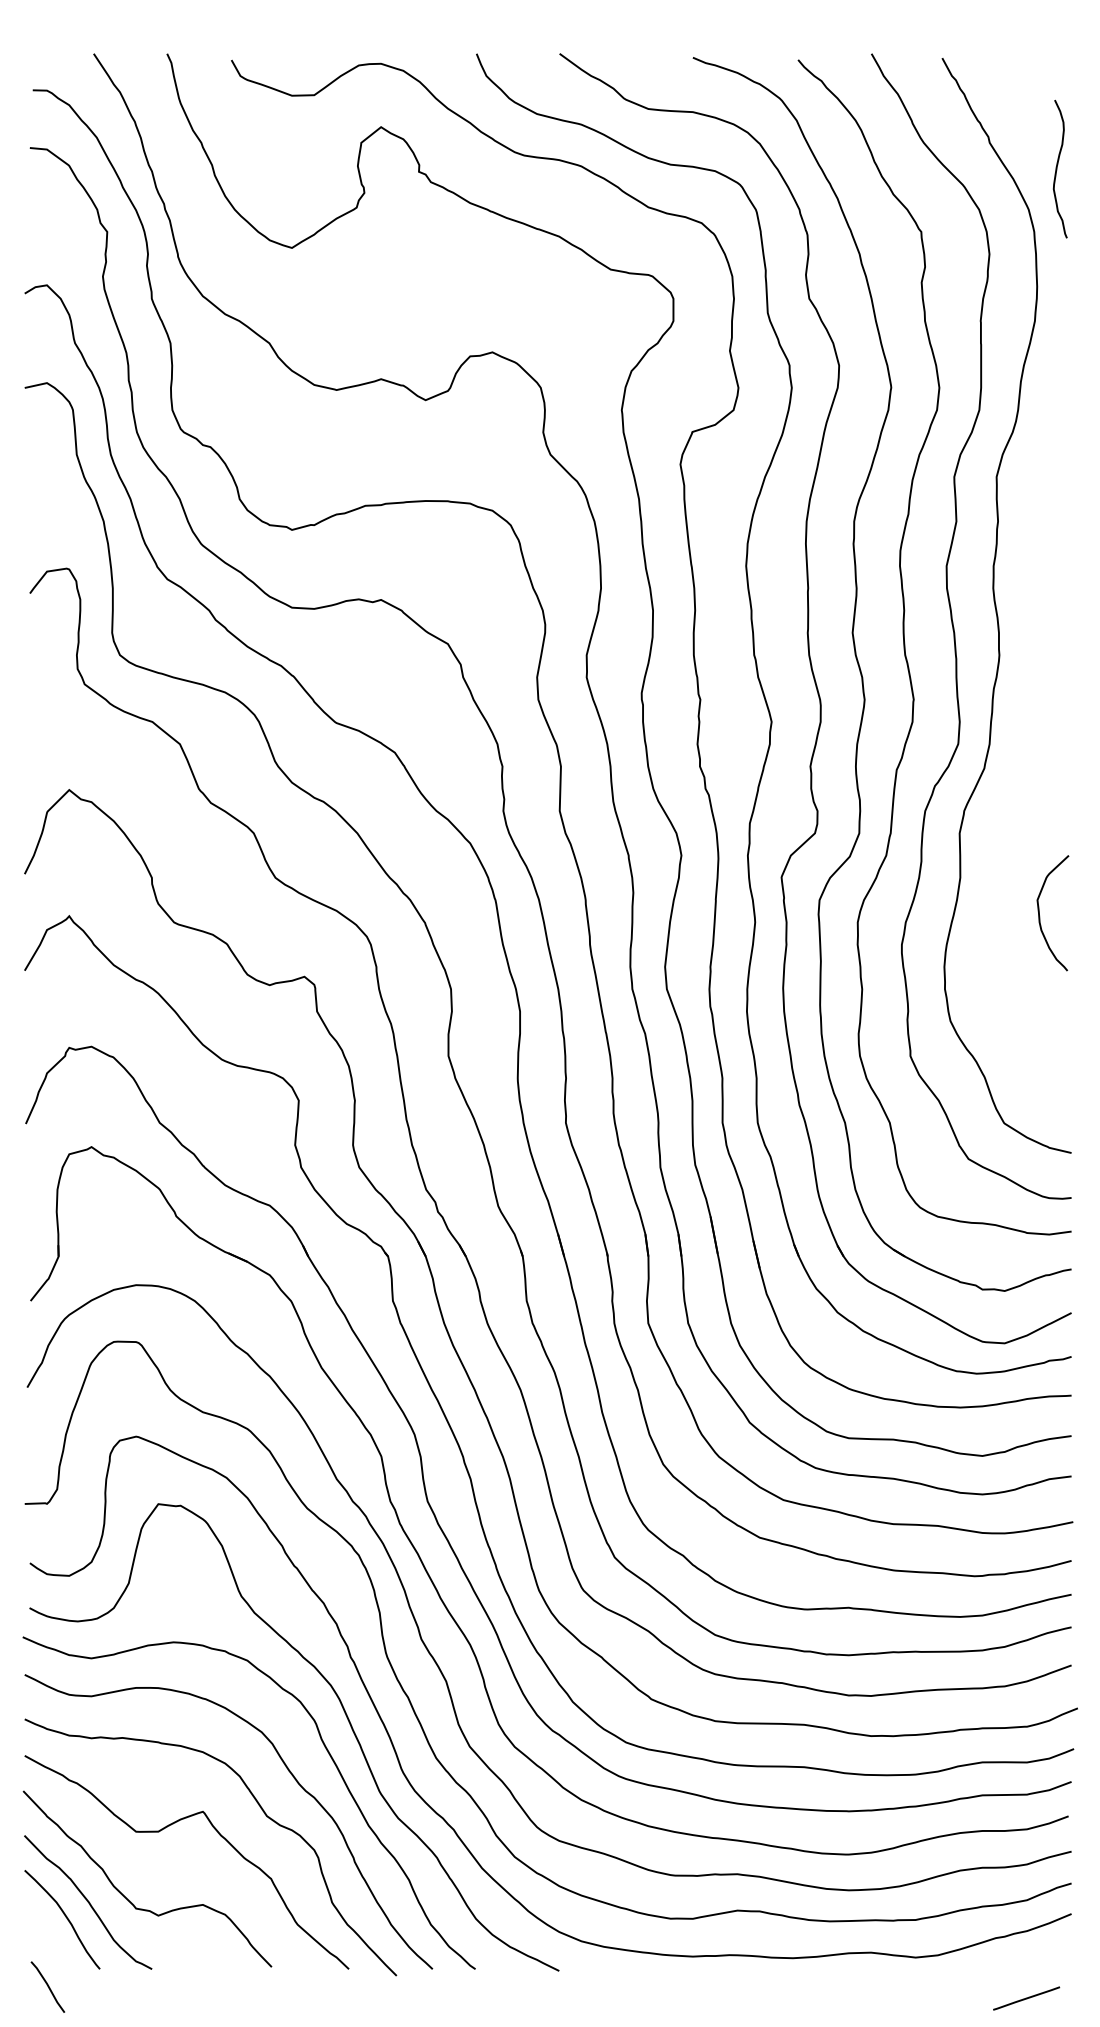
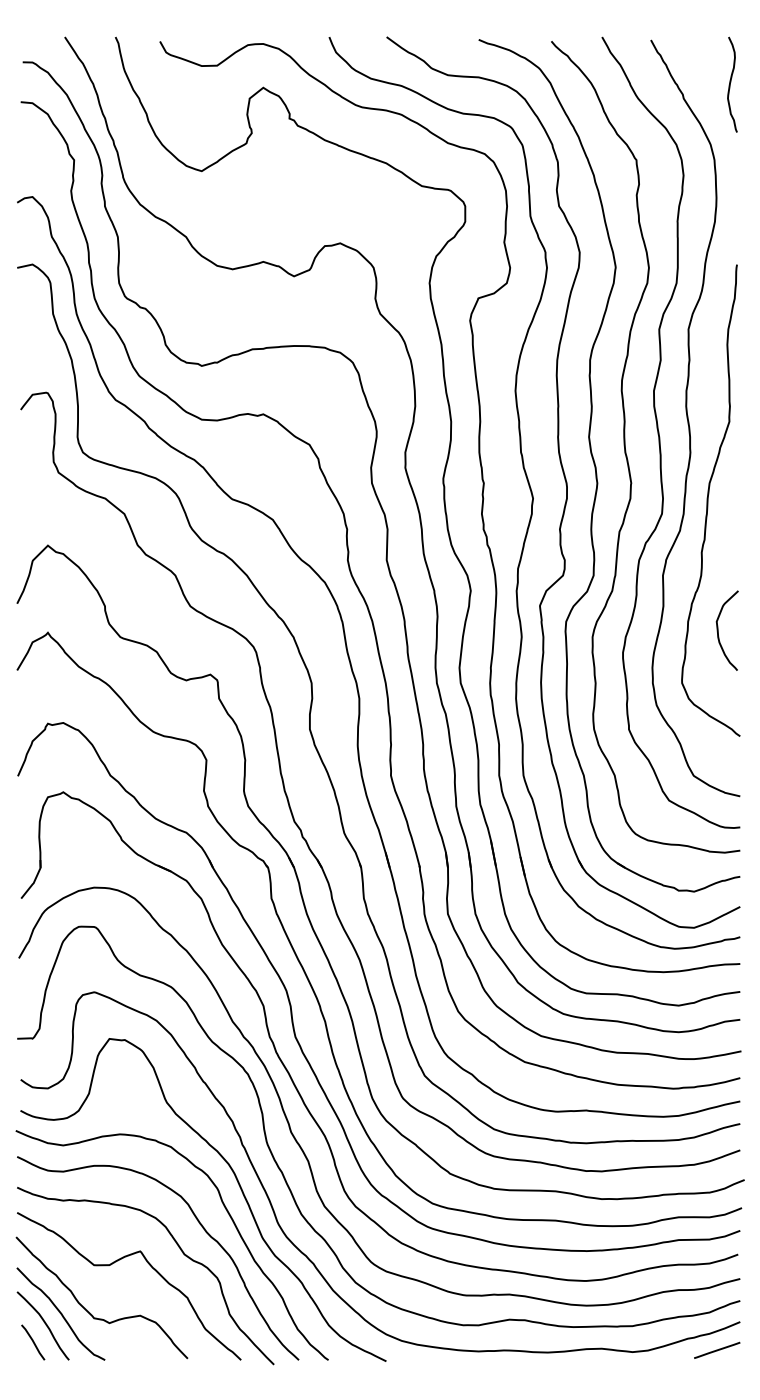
curve: (1057, 168) -> (730, 84), moved
curve: (1025, 724) -> (708, 500), added
line: (48, 1987) -> (33, 1342), moved
line: (1027, 1997) -> (717, 1349), moved

